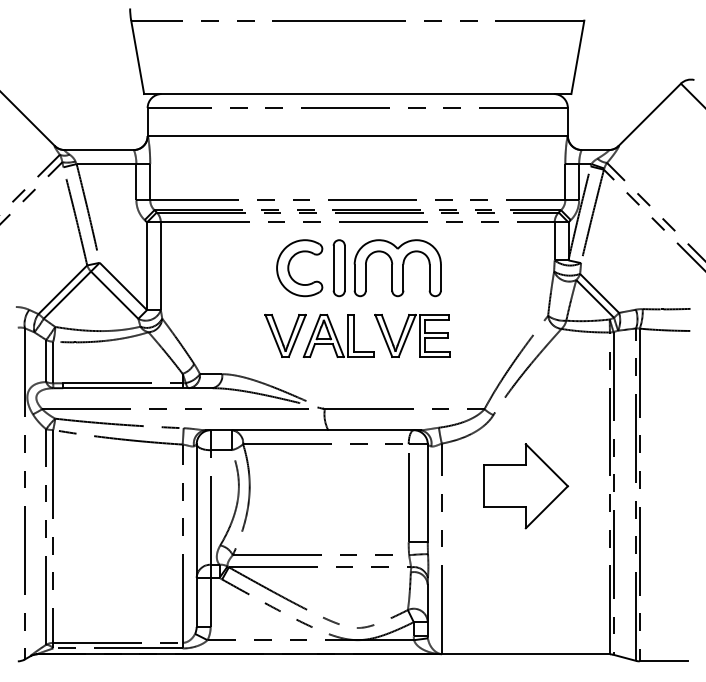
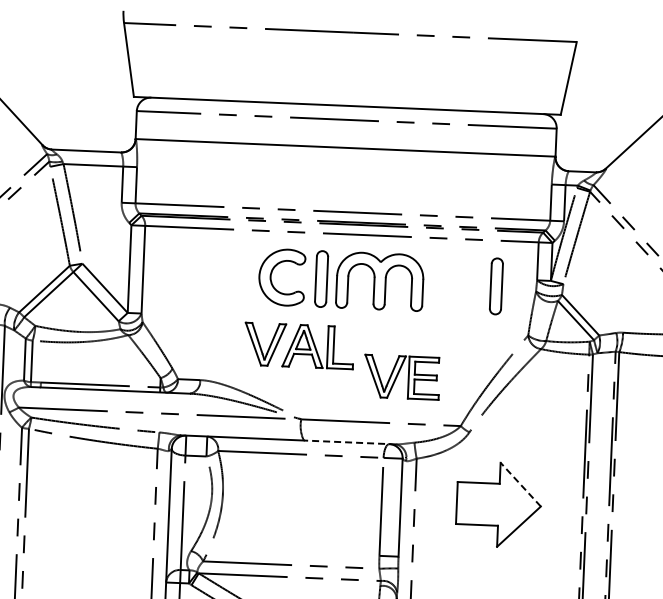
part: (513, 268) -> (495, 286), added
part: (412, 335) -> (401, 376), moved
line: (373, 430) -> (348, 442), solid -> dashed
line: (546, 465) -> (520, 484), solid -> dashed

